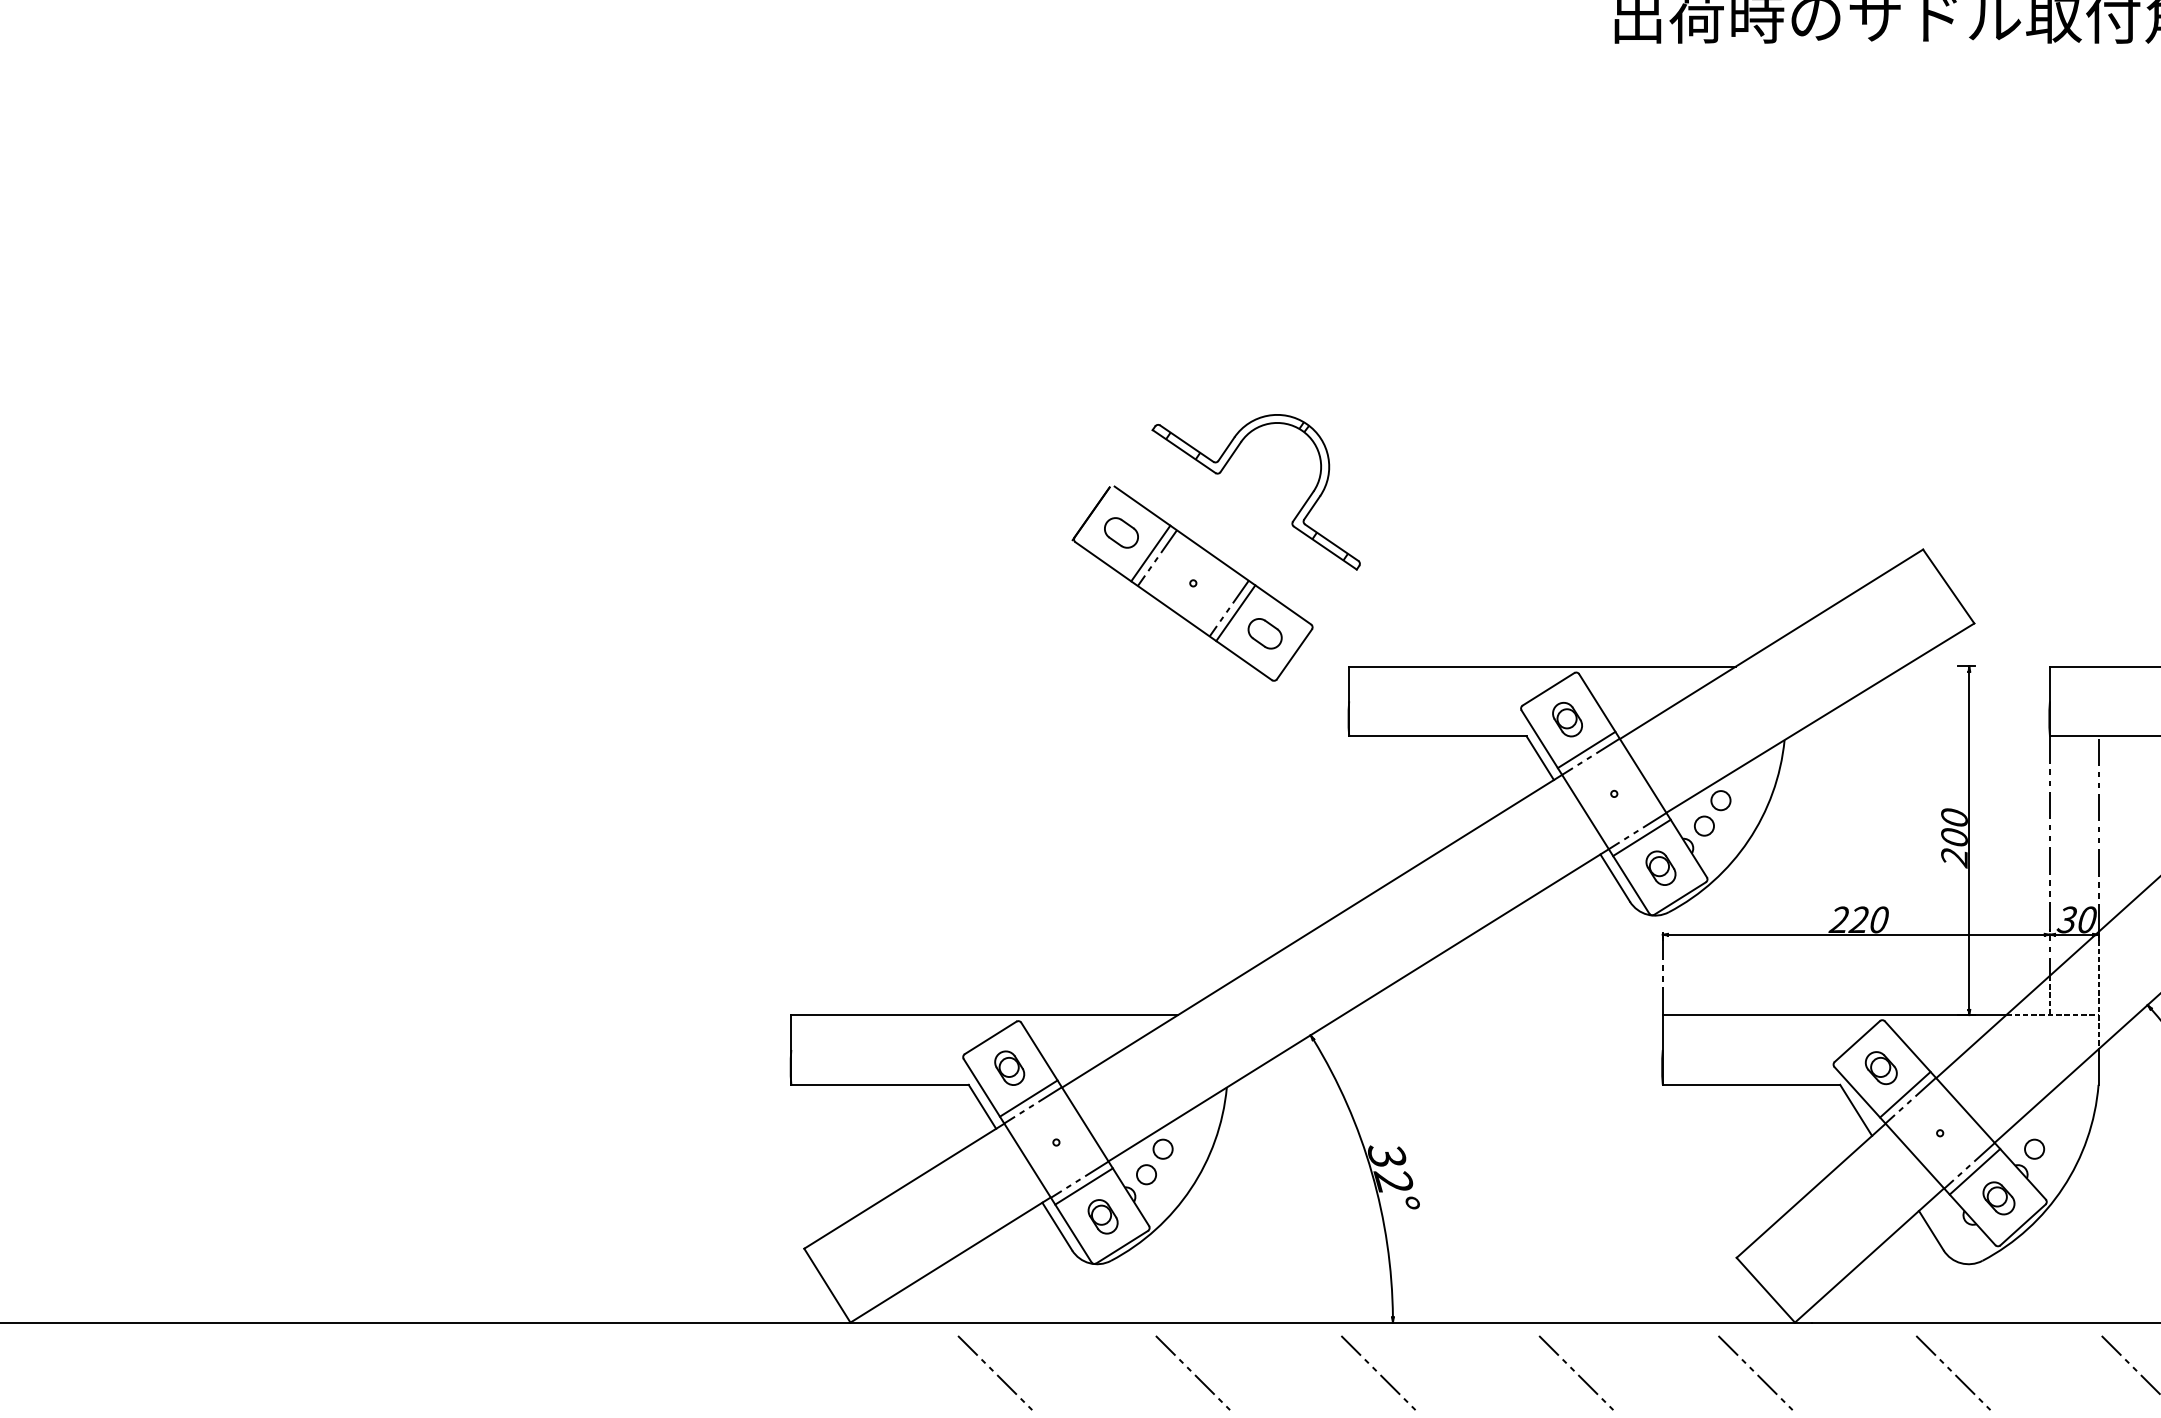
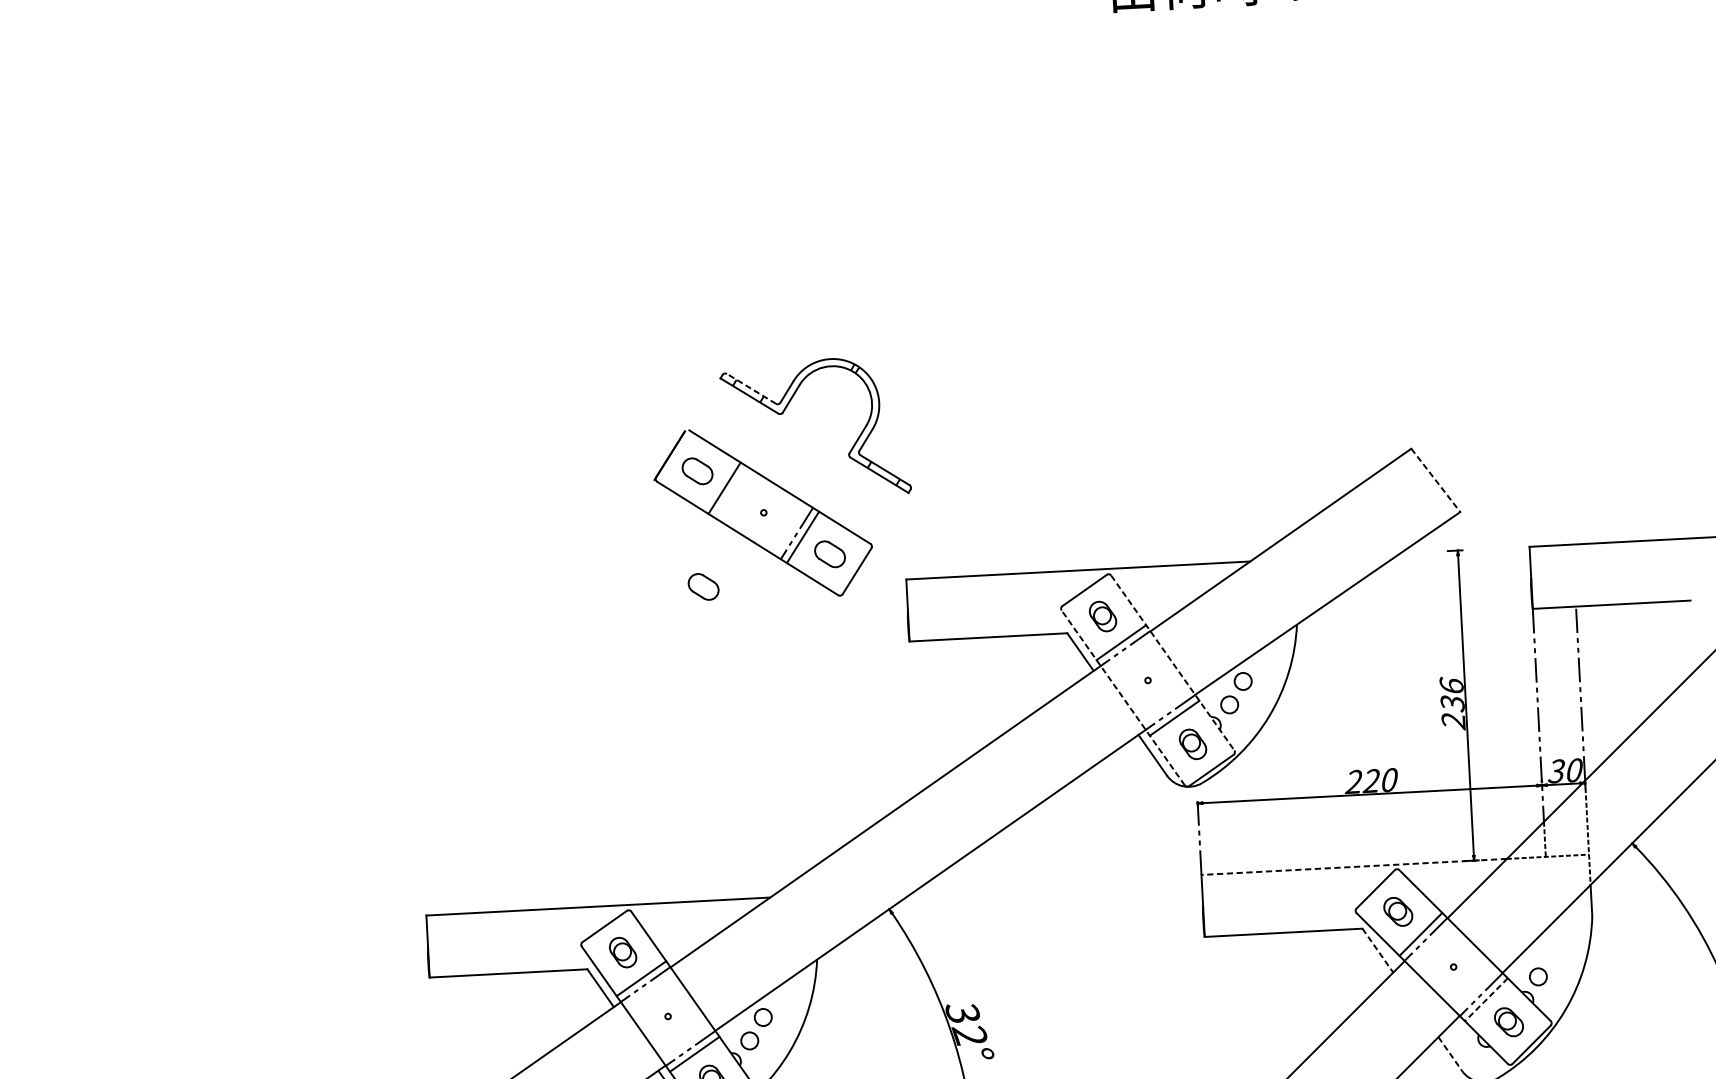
line: (1186, 443) -> (751, 388), solid -> dashed
line: (1156, 558) -> (729, 492), removed
line: (1948, 586) -> (1435, 480), solid -> dashed
part: (1121, 662) -> (703, 586), added
line: (1643, 776) -> (1173, 663), solid -> dashed
line: (1585, 811) -> (1123, 697), solid -> dashed
text: (1954, 827) -> (1452, 694), 200 -> 236
line: (1834, 1015) -> (1354, 867), solid -> dashed
line: (1856, 1110) -> (1378, 950), solid -> dashed
line: (1974, 1172) -> (1486, 1000), solid -> dashed
line: (1931, 1231) -> (1450, 1054), solid -> dashed

